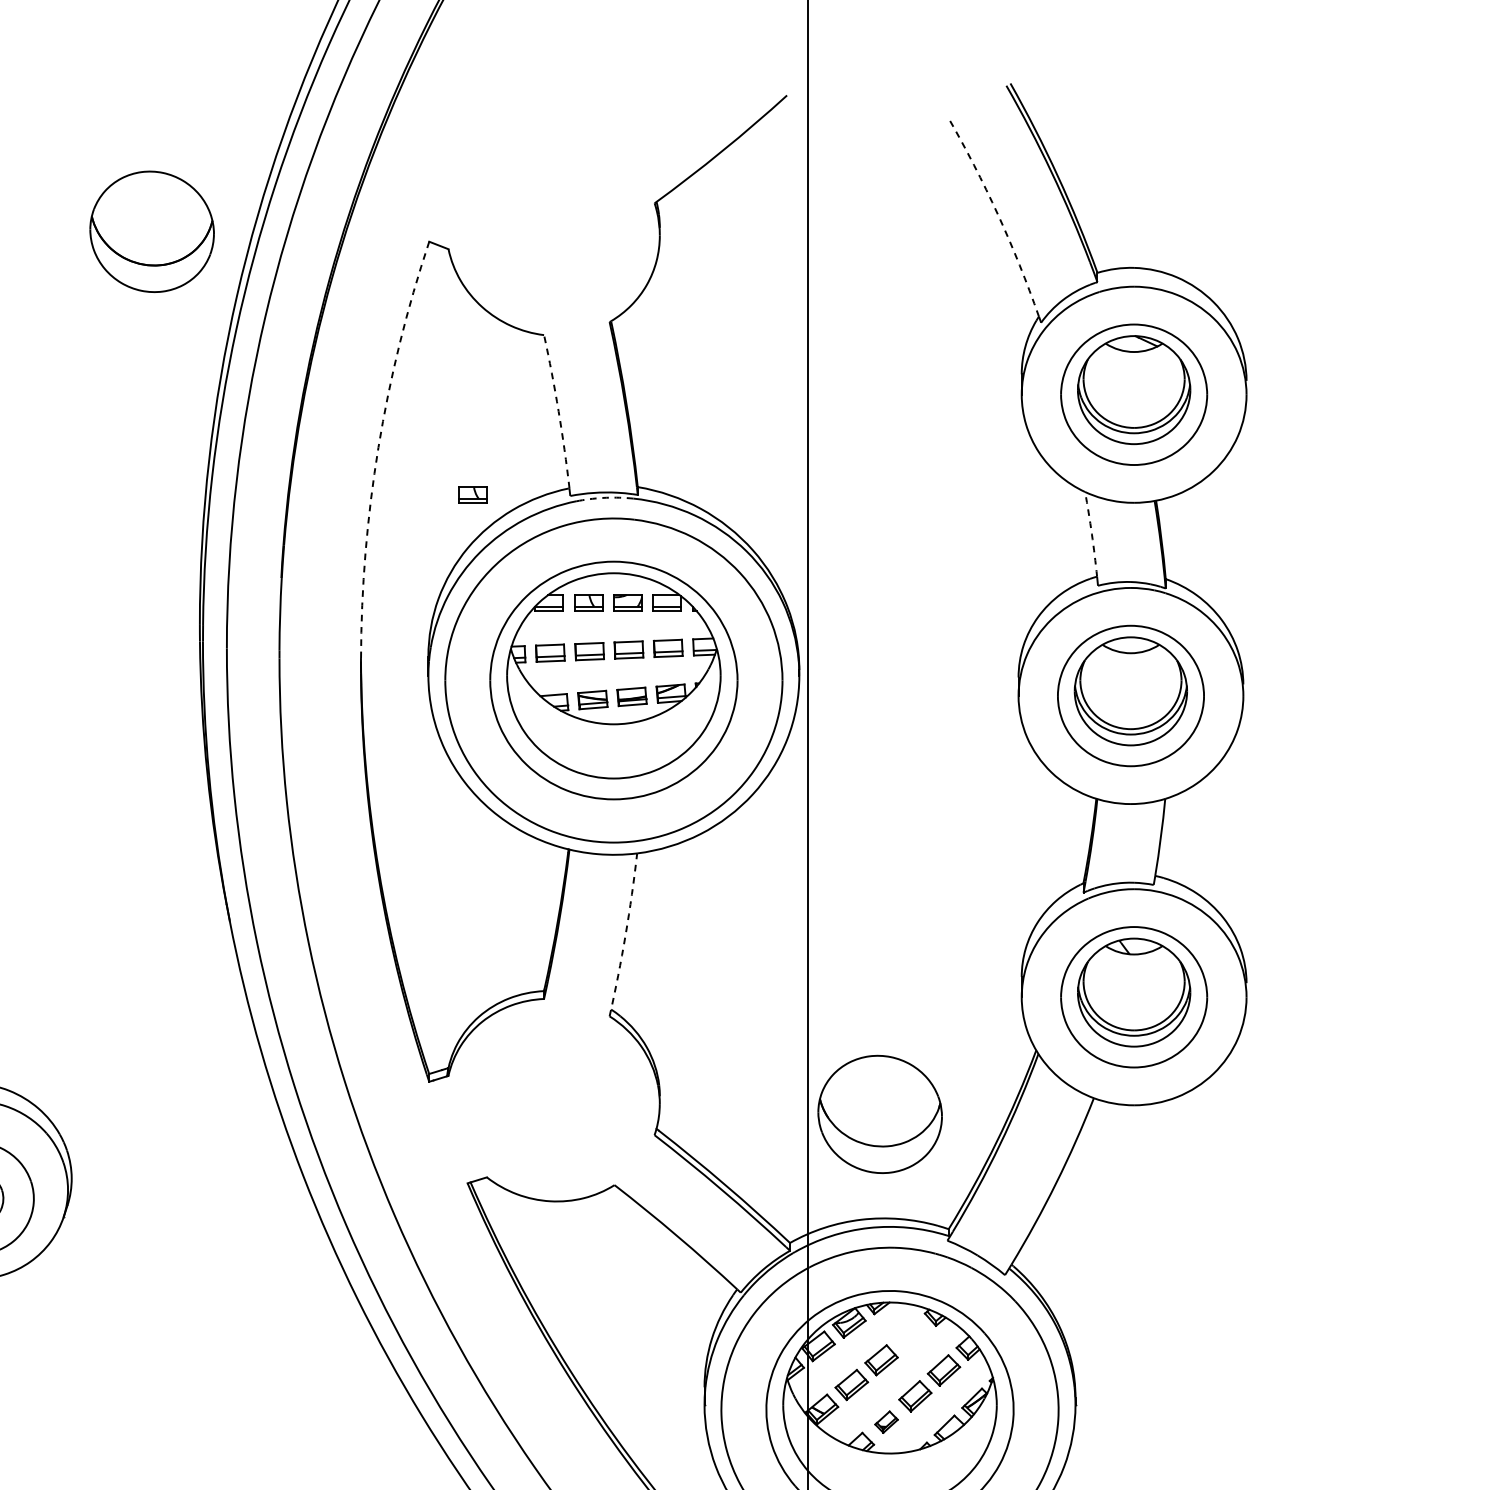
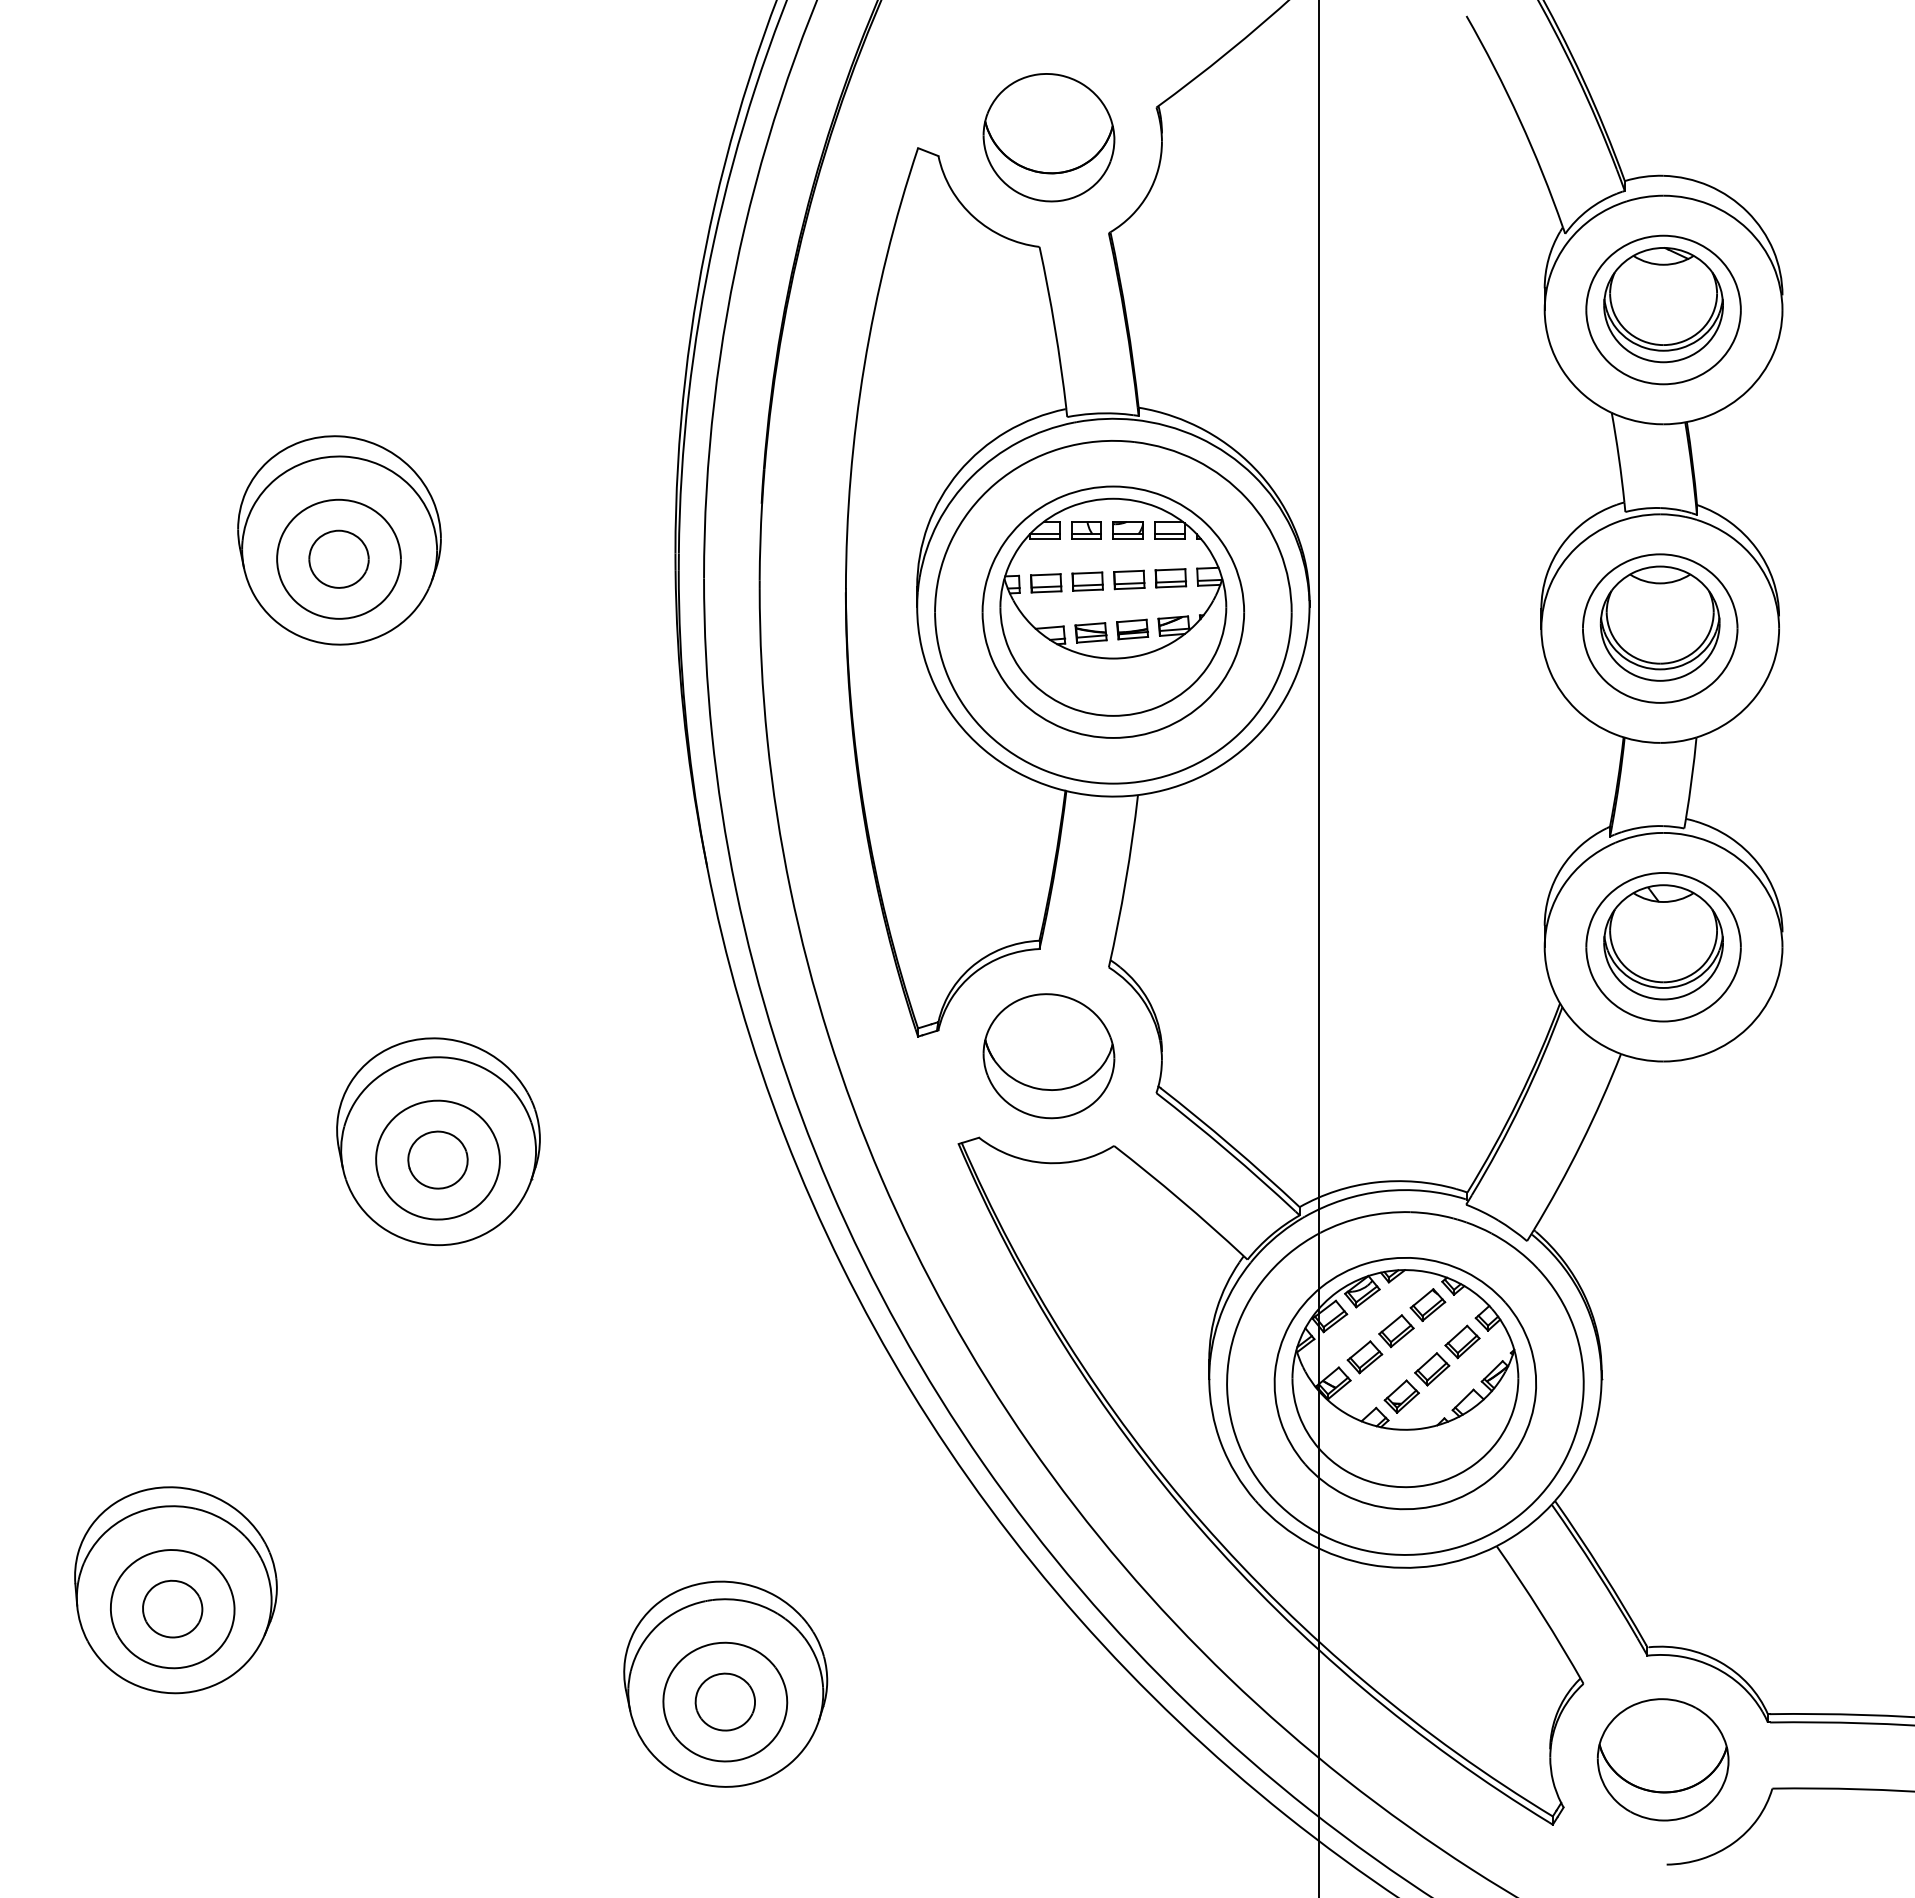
arc: (997, 214) -> (1519, 119), dashed -> solid
part: (151, 231) -> (1048, 137), moved
arc: (558, 411) -> (1054, 327), dashed -> solid
arc: (378, 447) -> (864, 365), dashed -> solid
part: (473, 495) -> (964, 416), removed
arc: (606, 497) -> (1105, 418), dashed -> solid
arc: (1091, 534) -> (1618, 457), dashed -> solid
arc: (625, 935) -> (1125, 881), dashed -> solid
part: (879, 1114) -> (1048, 1056), moved
part: (910, 1335) -> (1427, 1304), added
part: (886, 1422) -> (1401, 1396), size x1.43

